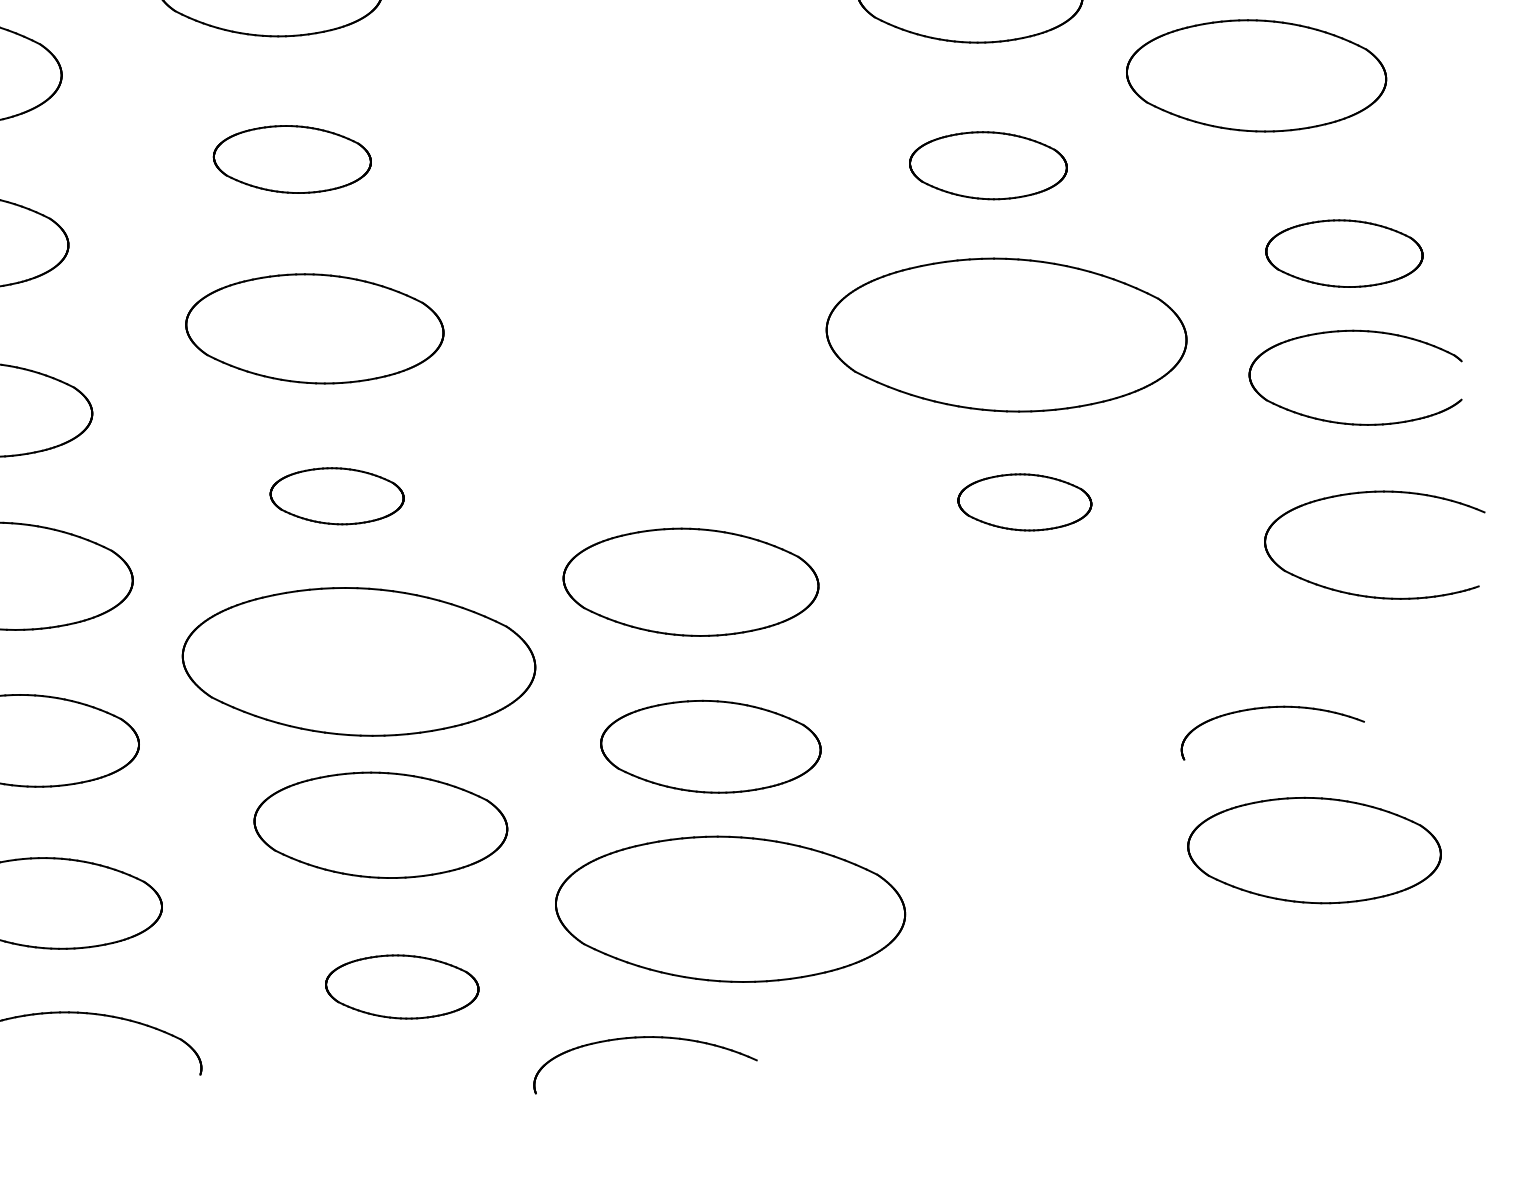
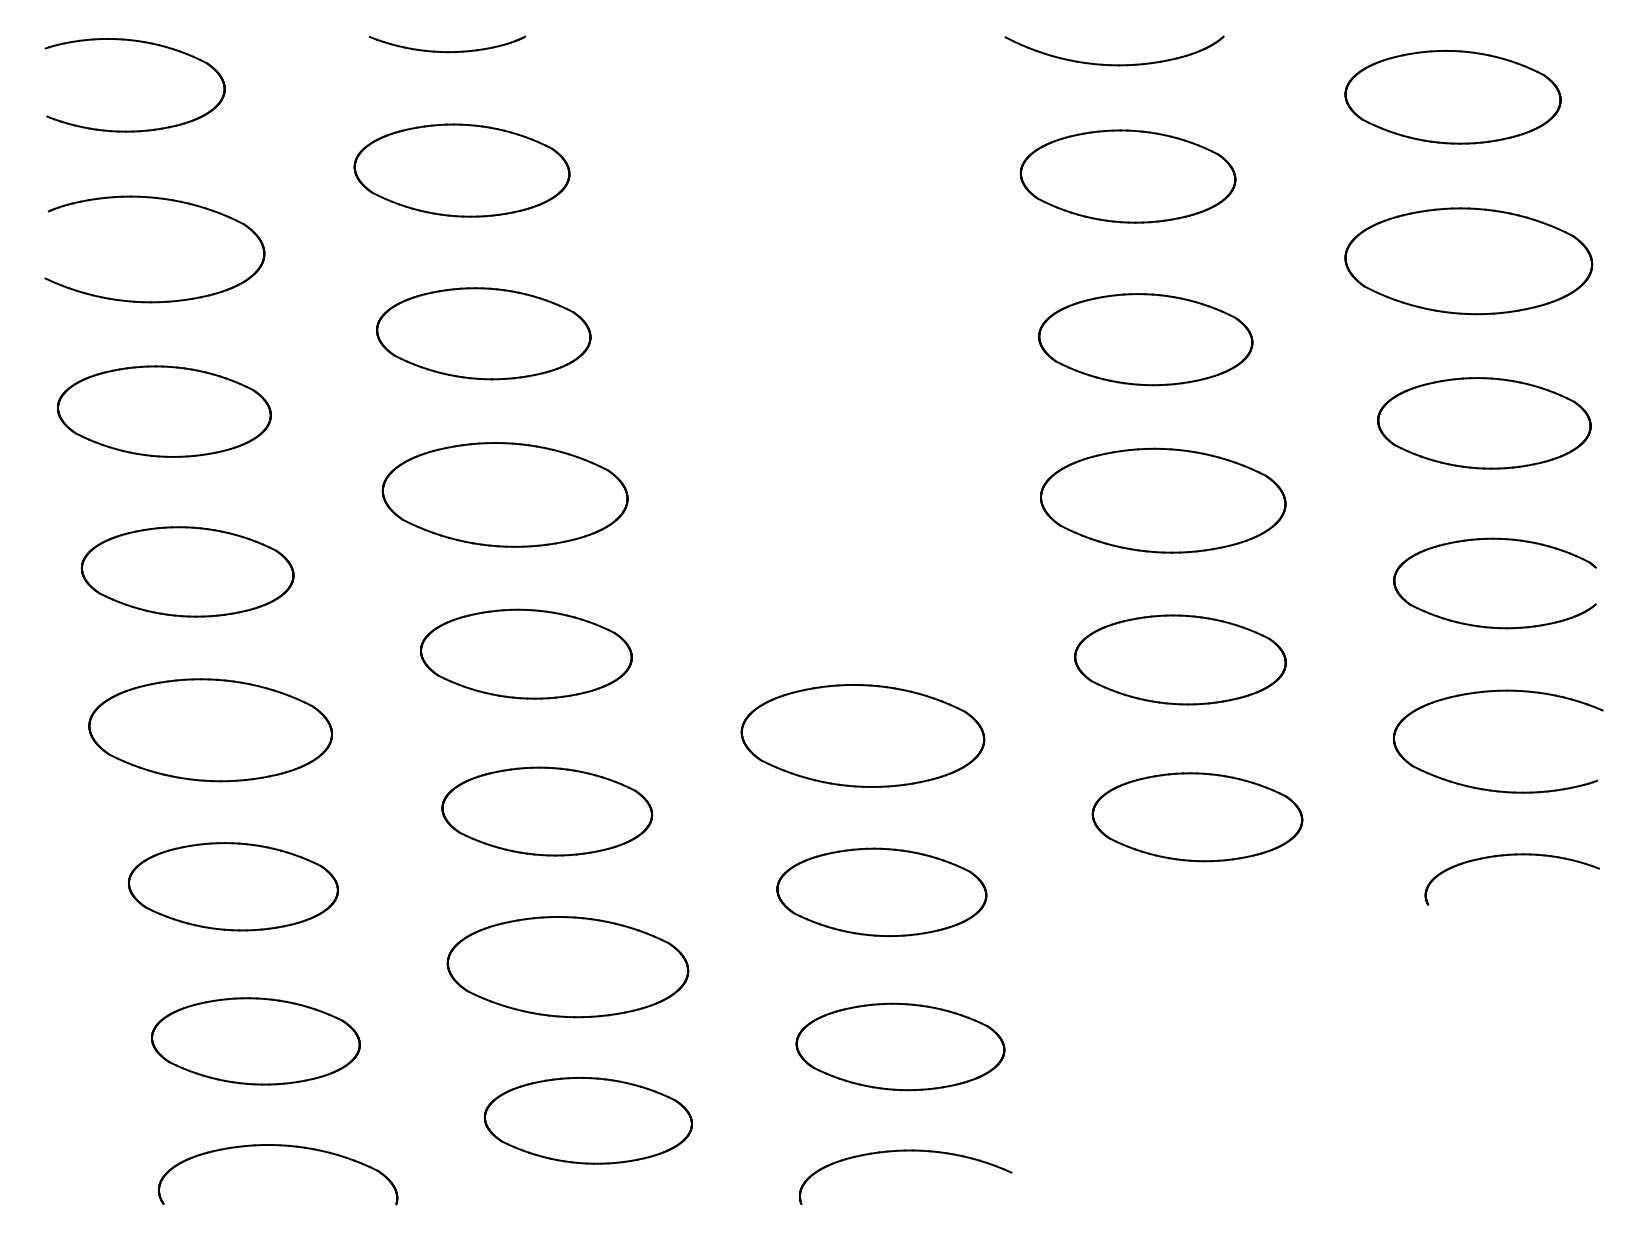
part: (1256, 76) -> (1468, 261), moved
part: (292, 159) -> (483, 333), size x1.43
part: (988, 165) -> (1145, 339), size x1.43
part: (1344, 253) -> (1484, 423), size x1.43
part: (1007, 334) -> (1163, 500), size x0.71
part: (1353, 423) -> (1493, 626), moved
part: (337, 495) -> (526, 653), size x1.67
part: (1024, 501) -> (1180, 659), size x1.67
part: (1368, 595) -> (1492, 789), moved
part: (359, 661) -> (547, 811), size x0.62
part: (1042, 668) -> (1197, 817), added
part: (1271, 707) -> (1511, 855), moved
part: (1314, 850) -> (1455, 991), removed
part: (730, 908) -> (900, 1046), size x0.62
part: (401, 986) -> (587, 1120), size x1.43
part: (645, 1038) -> (905, 1151), moved

